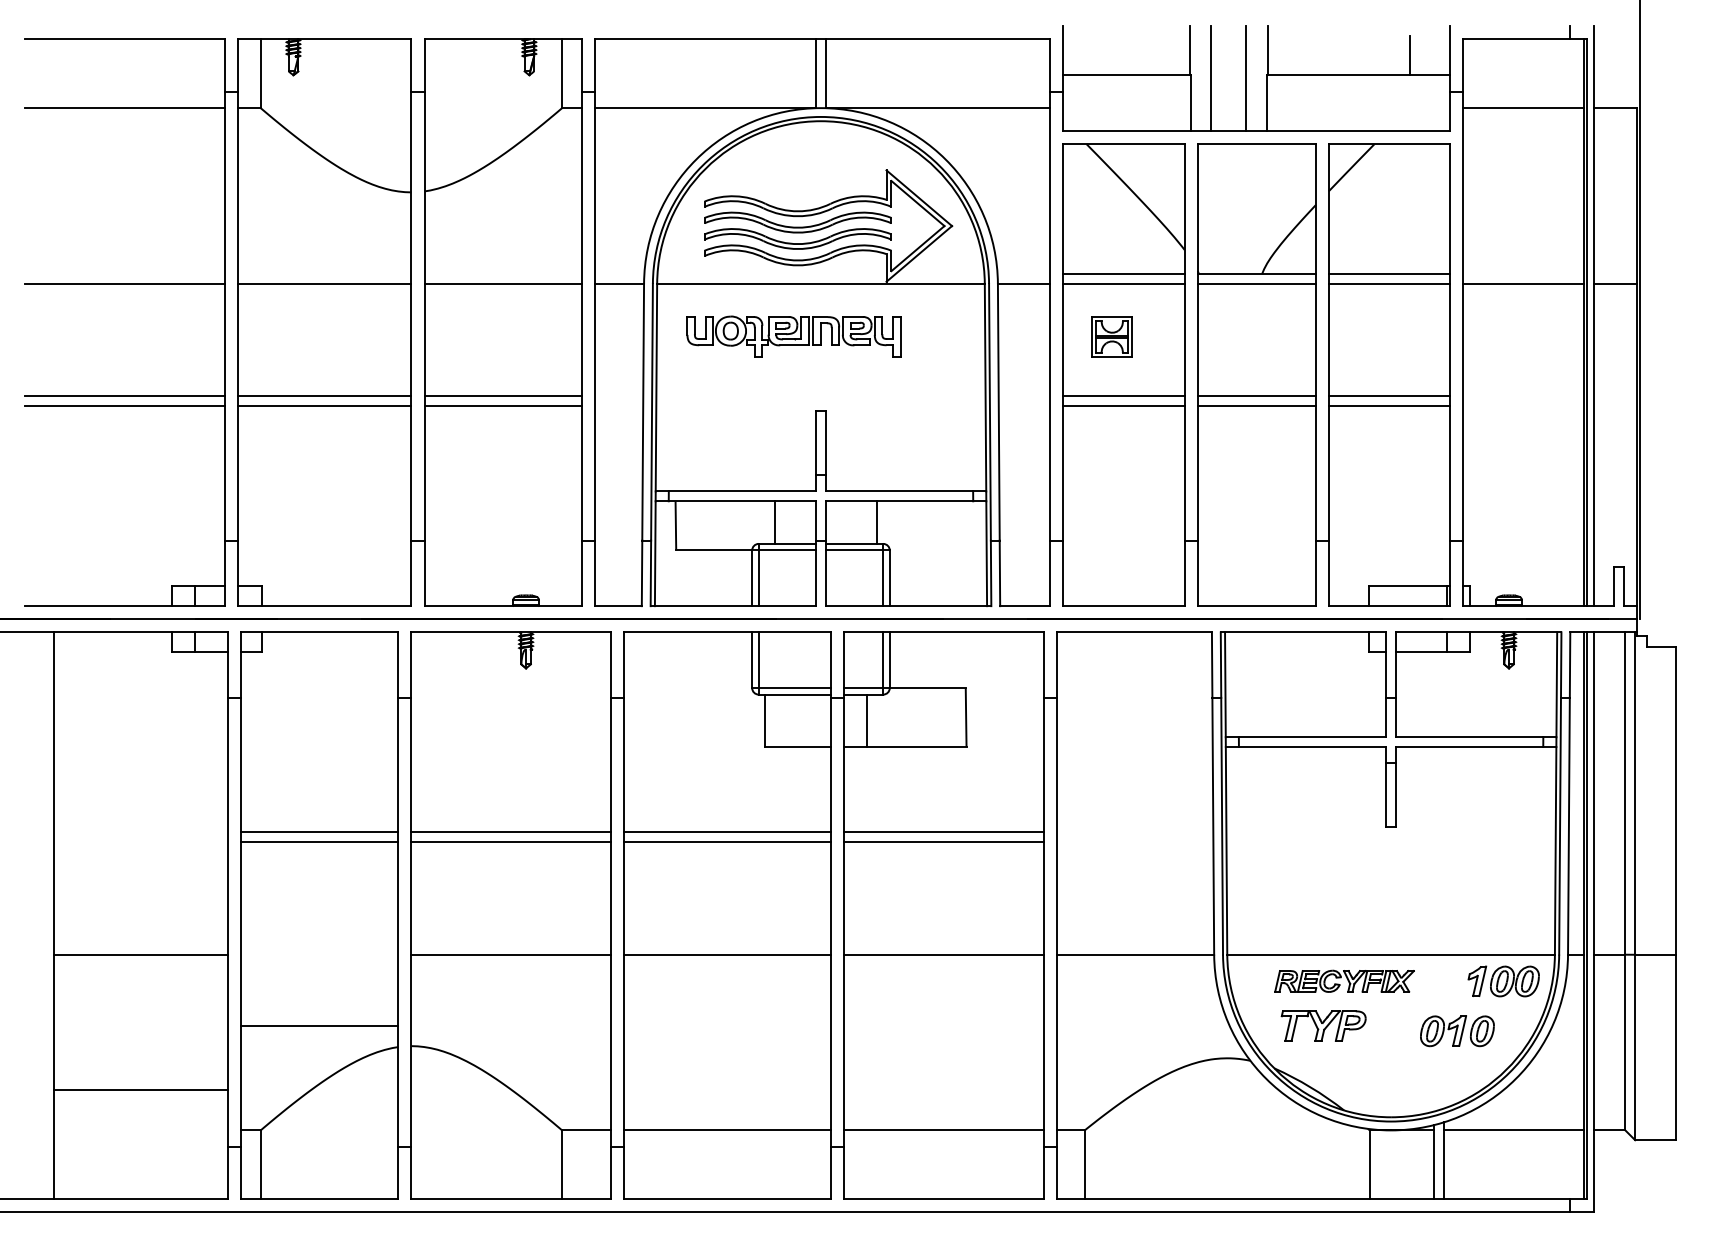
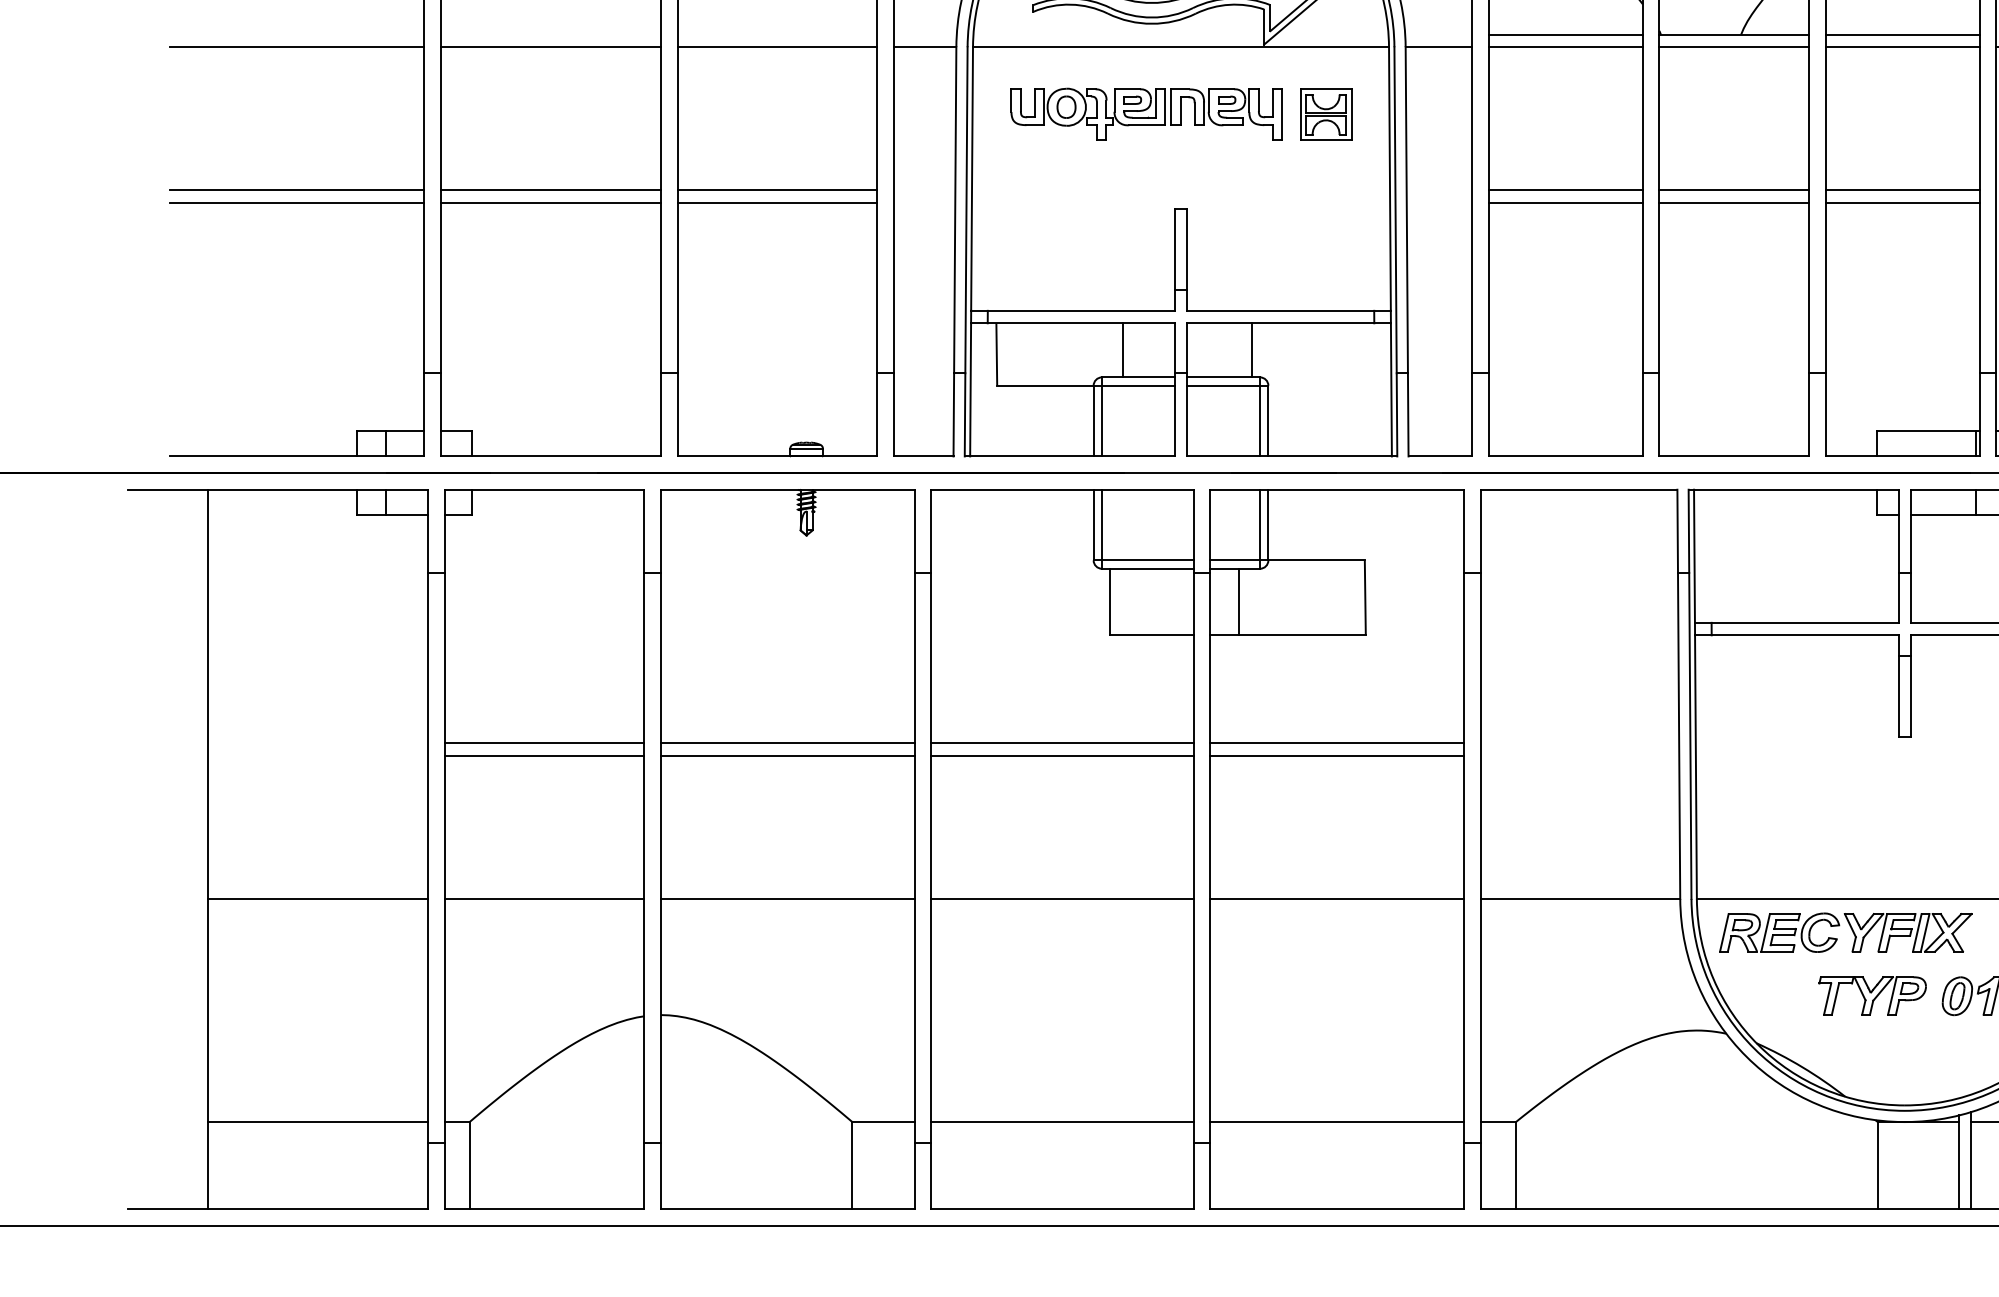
part: (1111, 336) -> (1325, 114), moved
part: (1344, 981) -> (1845, 933), size x1.43
line: (319, 1025) -> (544, 898), moved
part: (1323, 1025) -> (1872, 995), moved
line: (140, 1090) -> (316, 1122), moved

